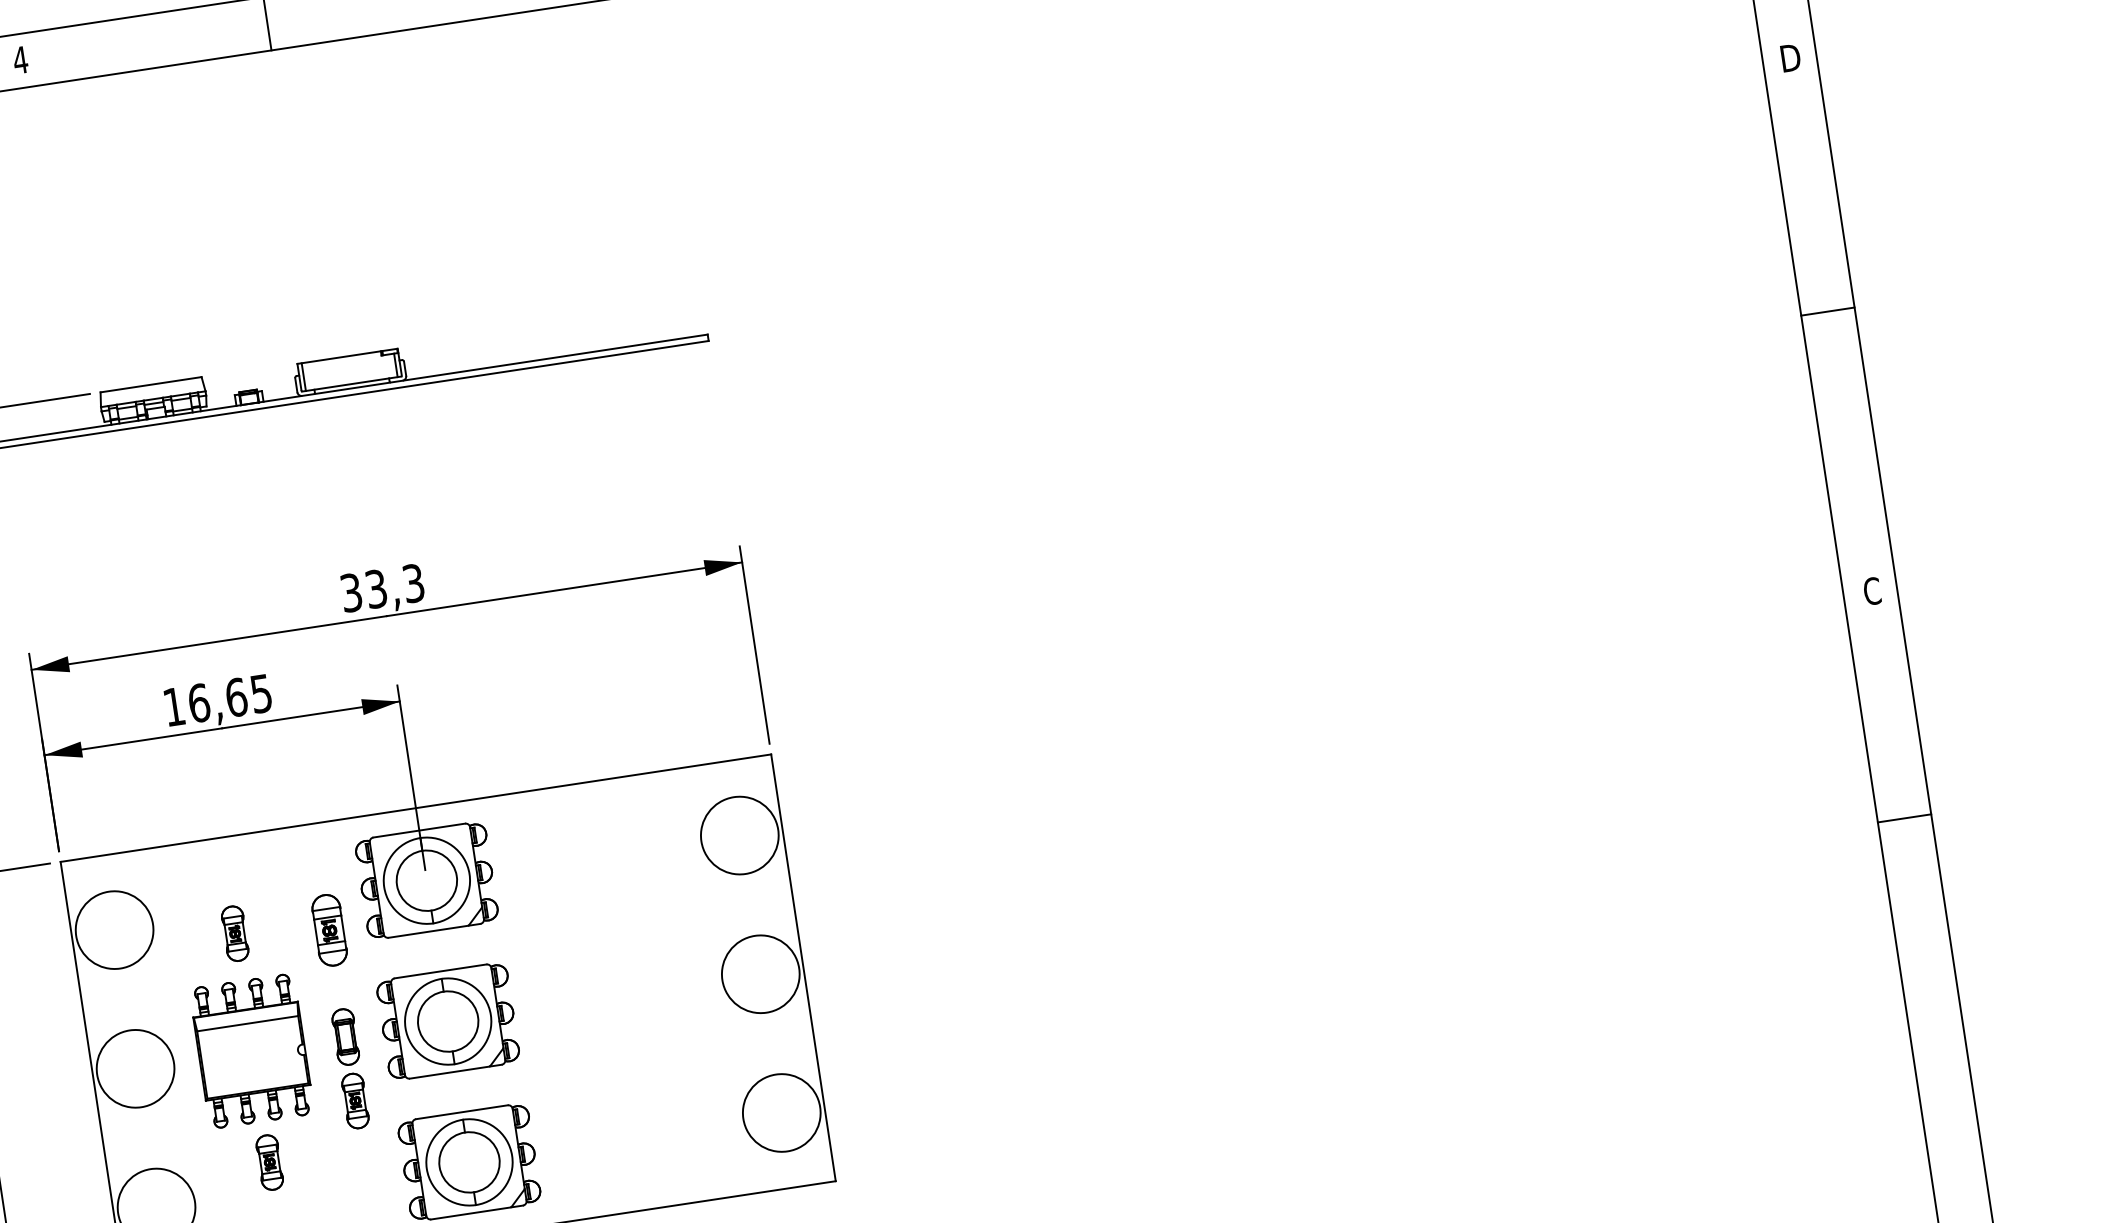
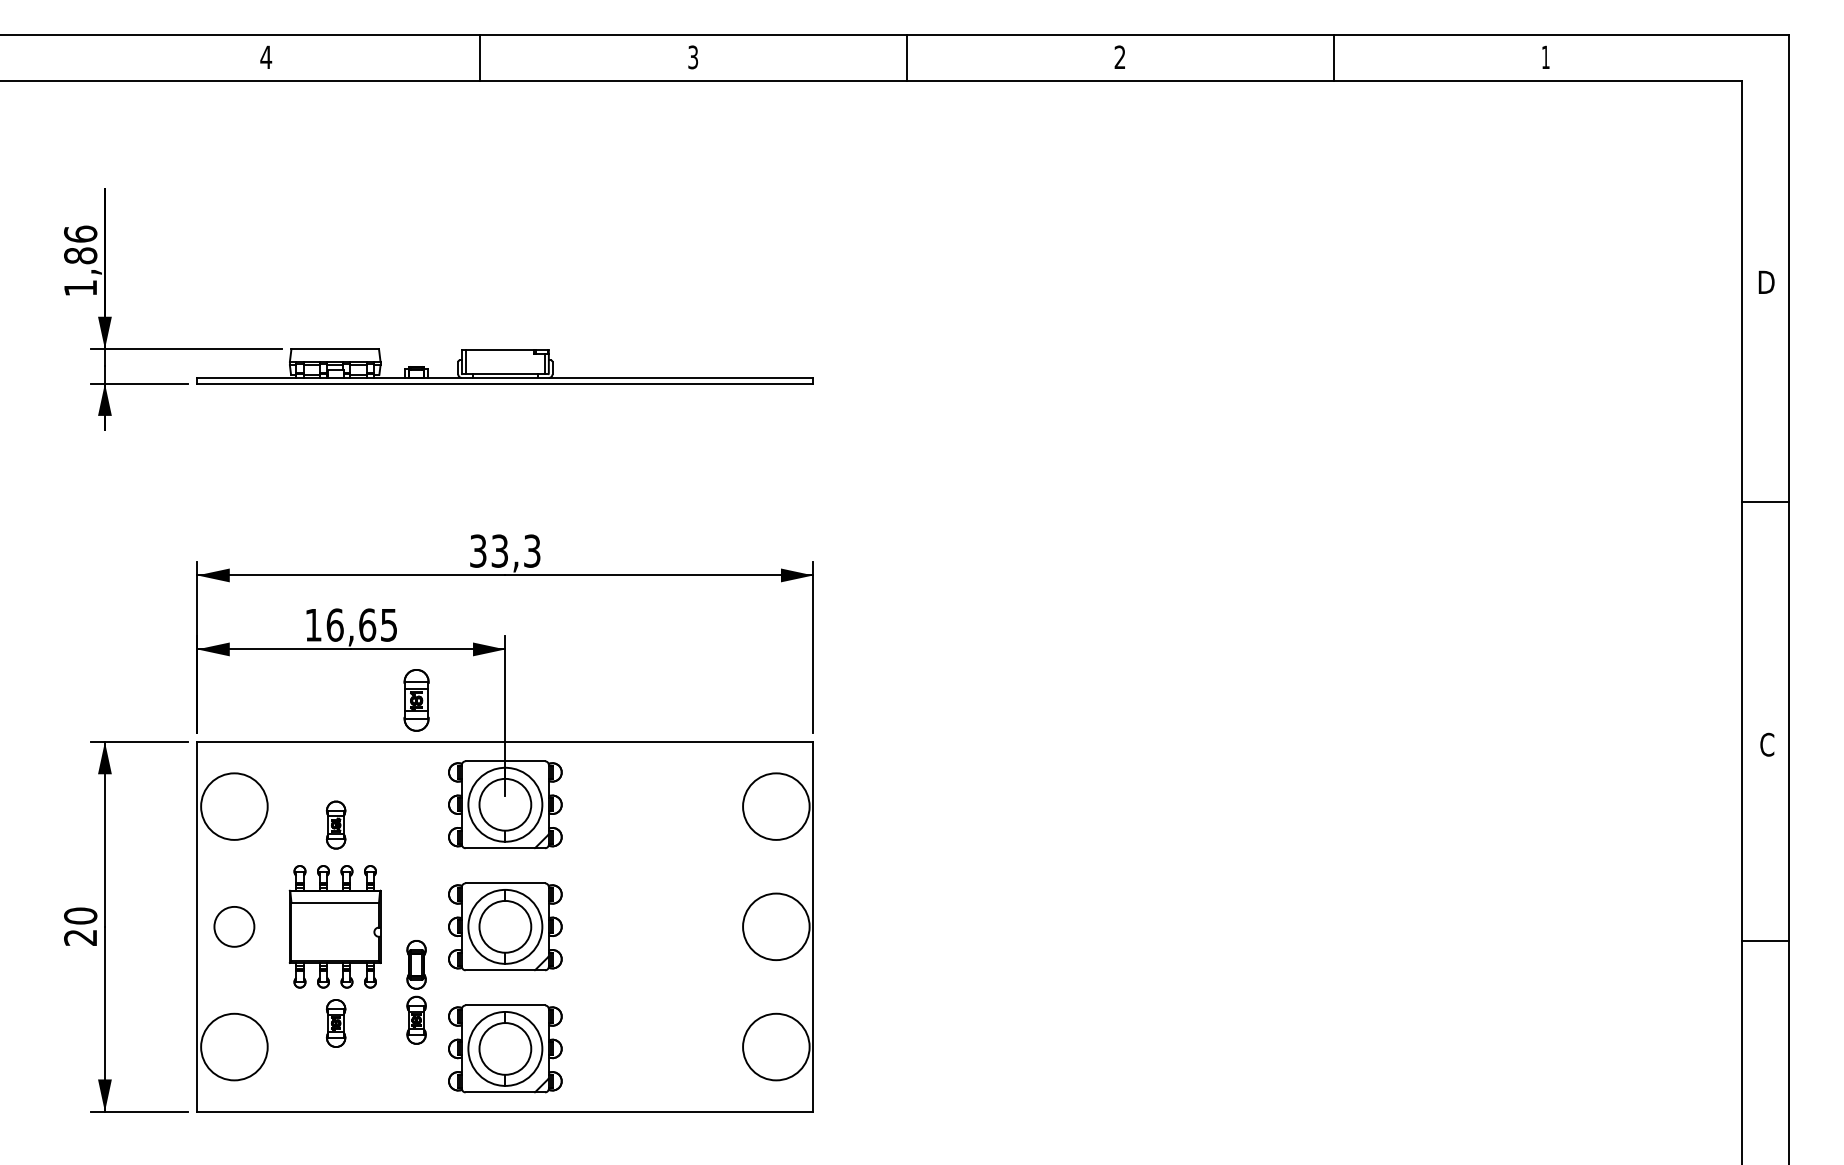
part: (329, 930) -> (416, 700), moved
circle: (135, 1068) -> (234, 926), size x0.6
part: (350, 1068) -> (416, 992), moved

